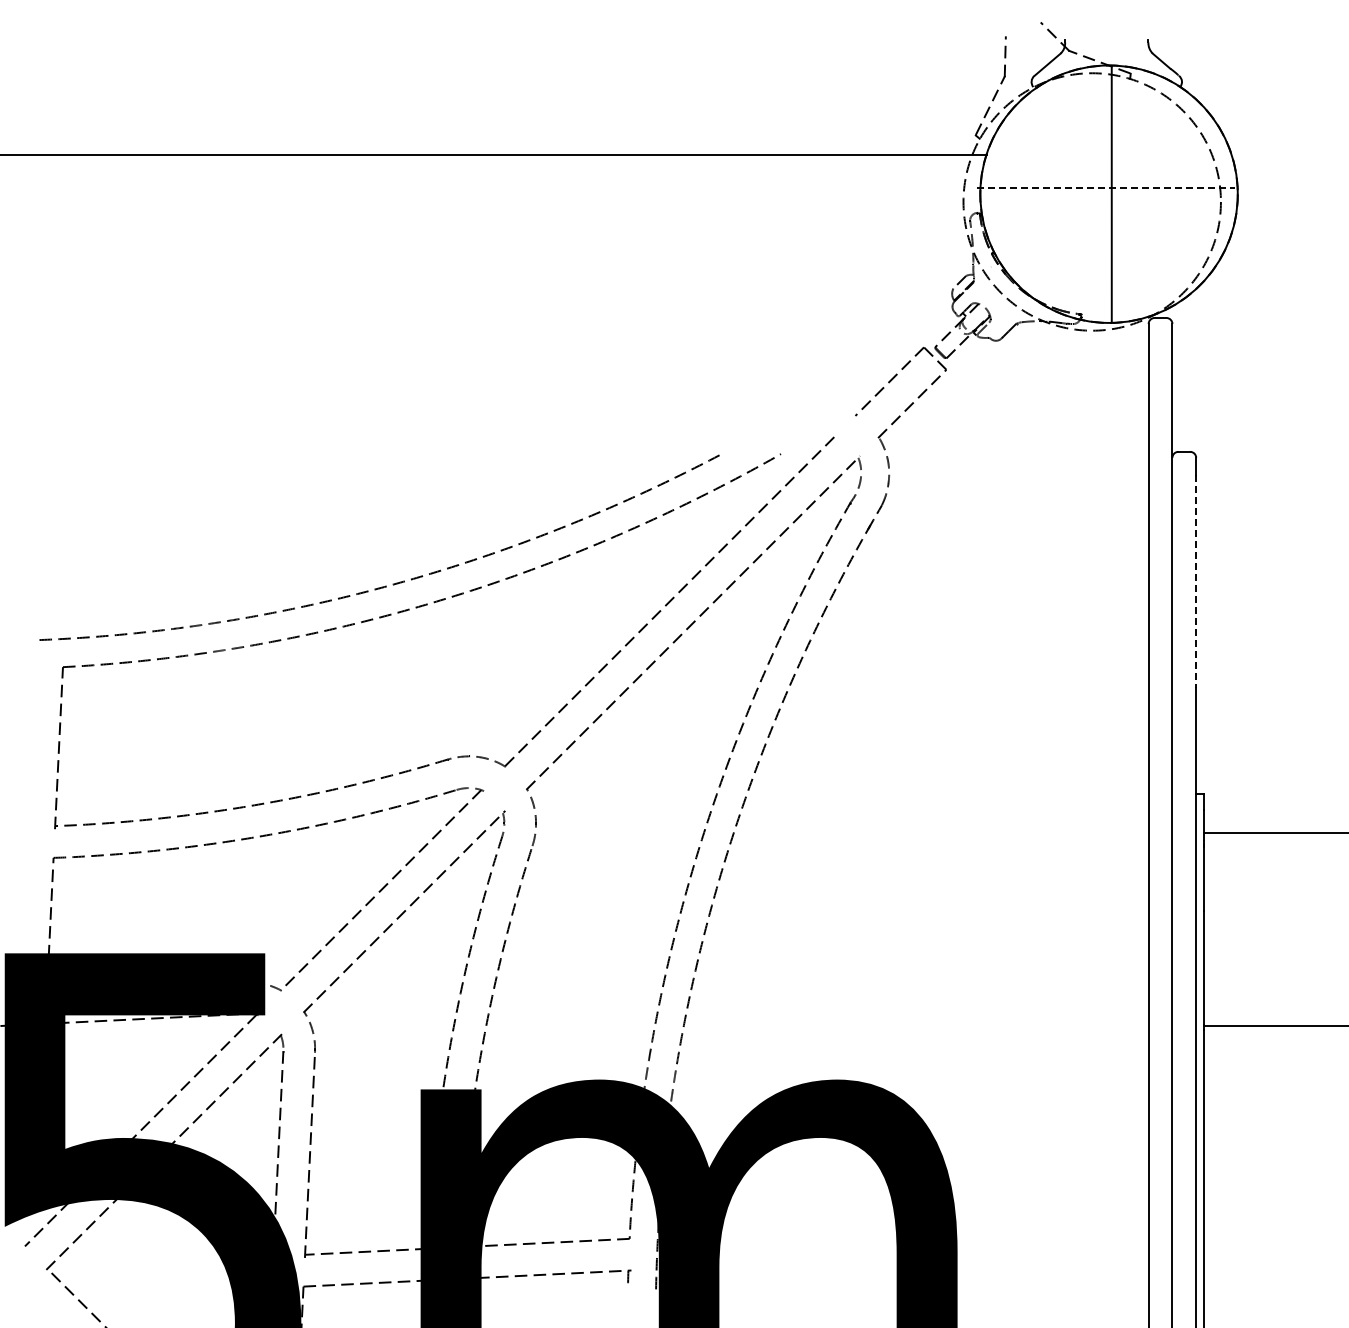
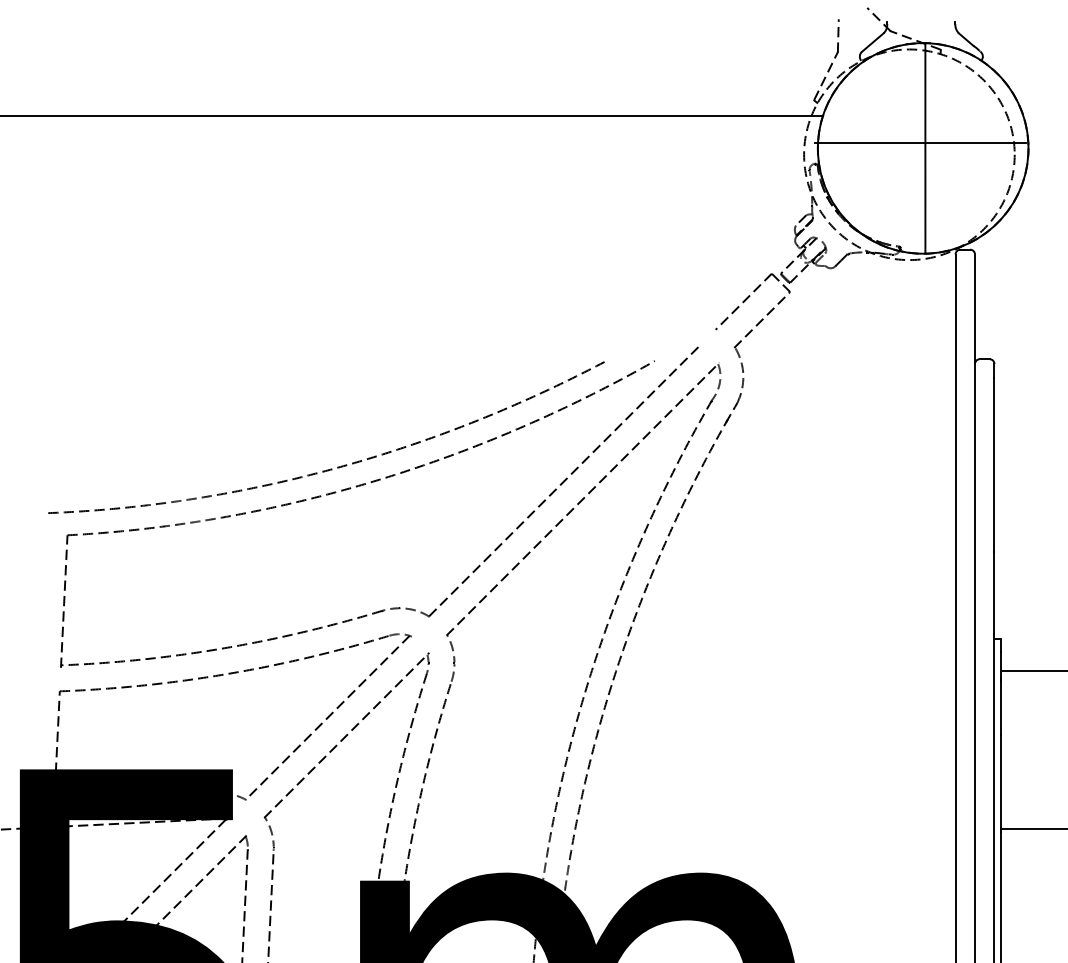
line: (1105, 187) -> (920, 142), dashed -> solid
line: (1196, 581) -> (994, 465), dashed -> solid

